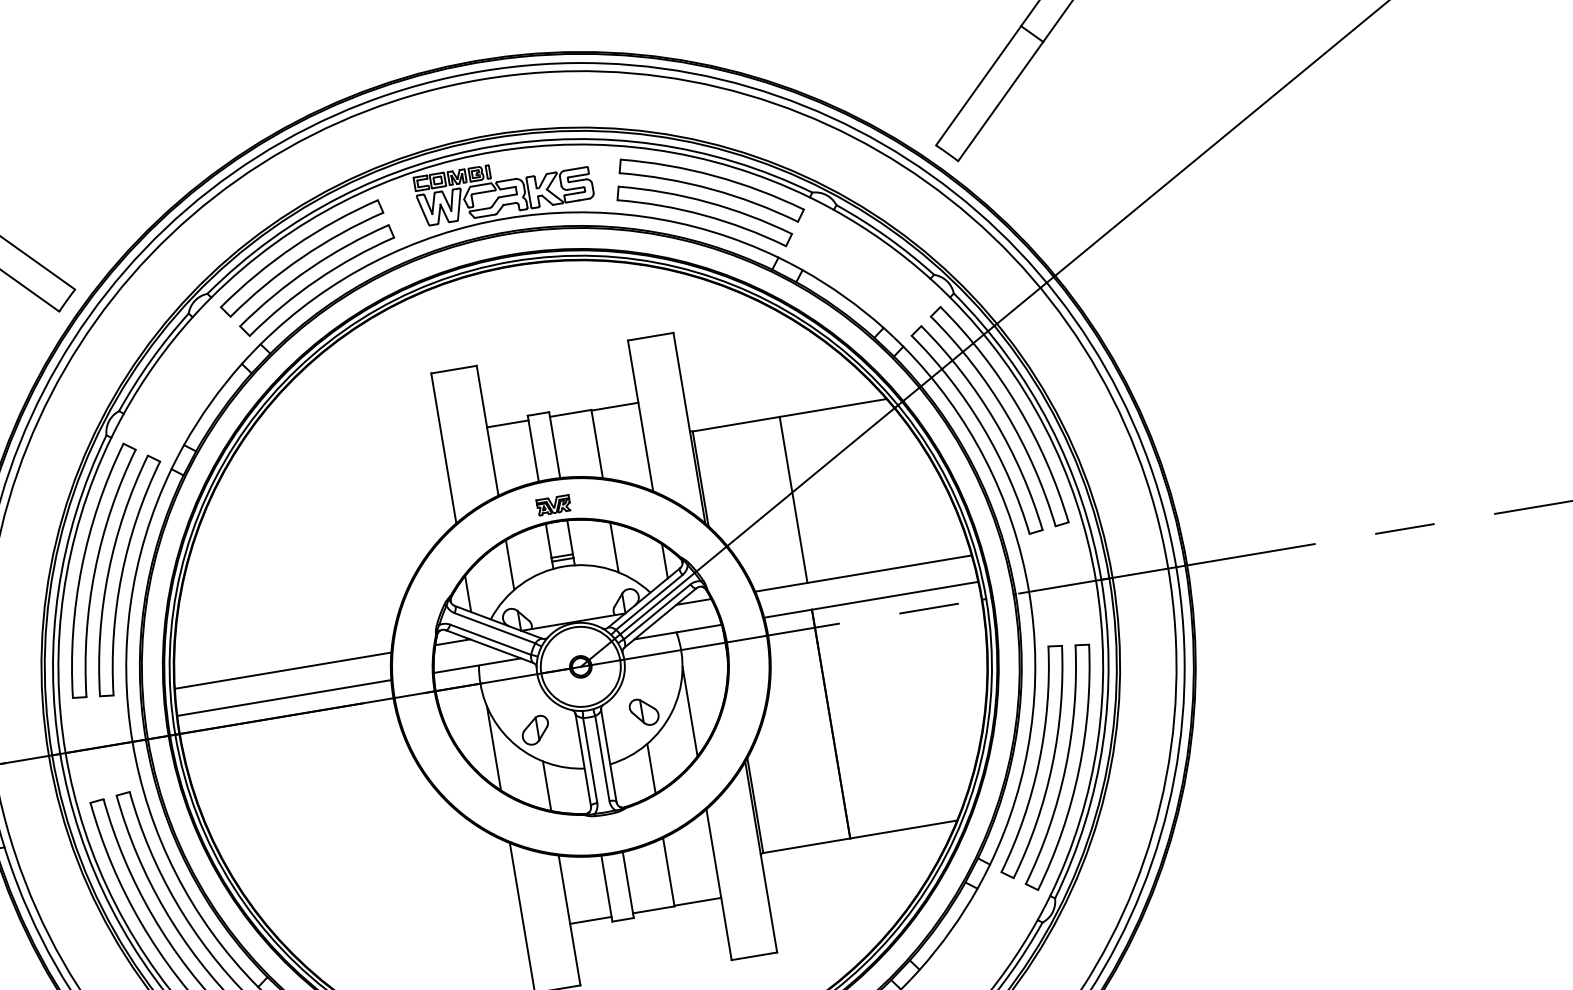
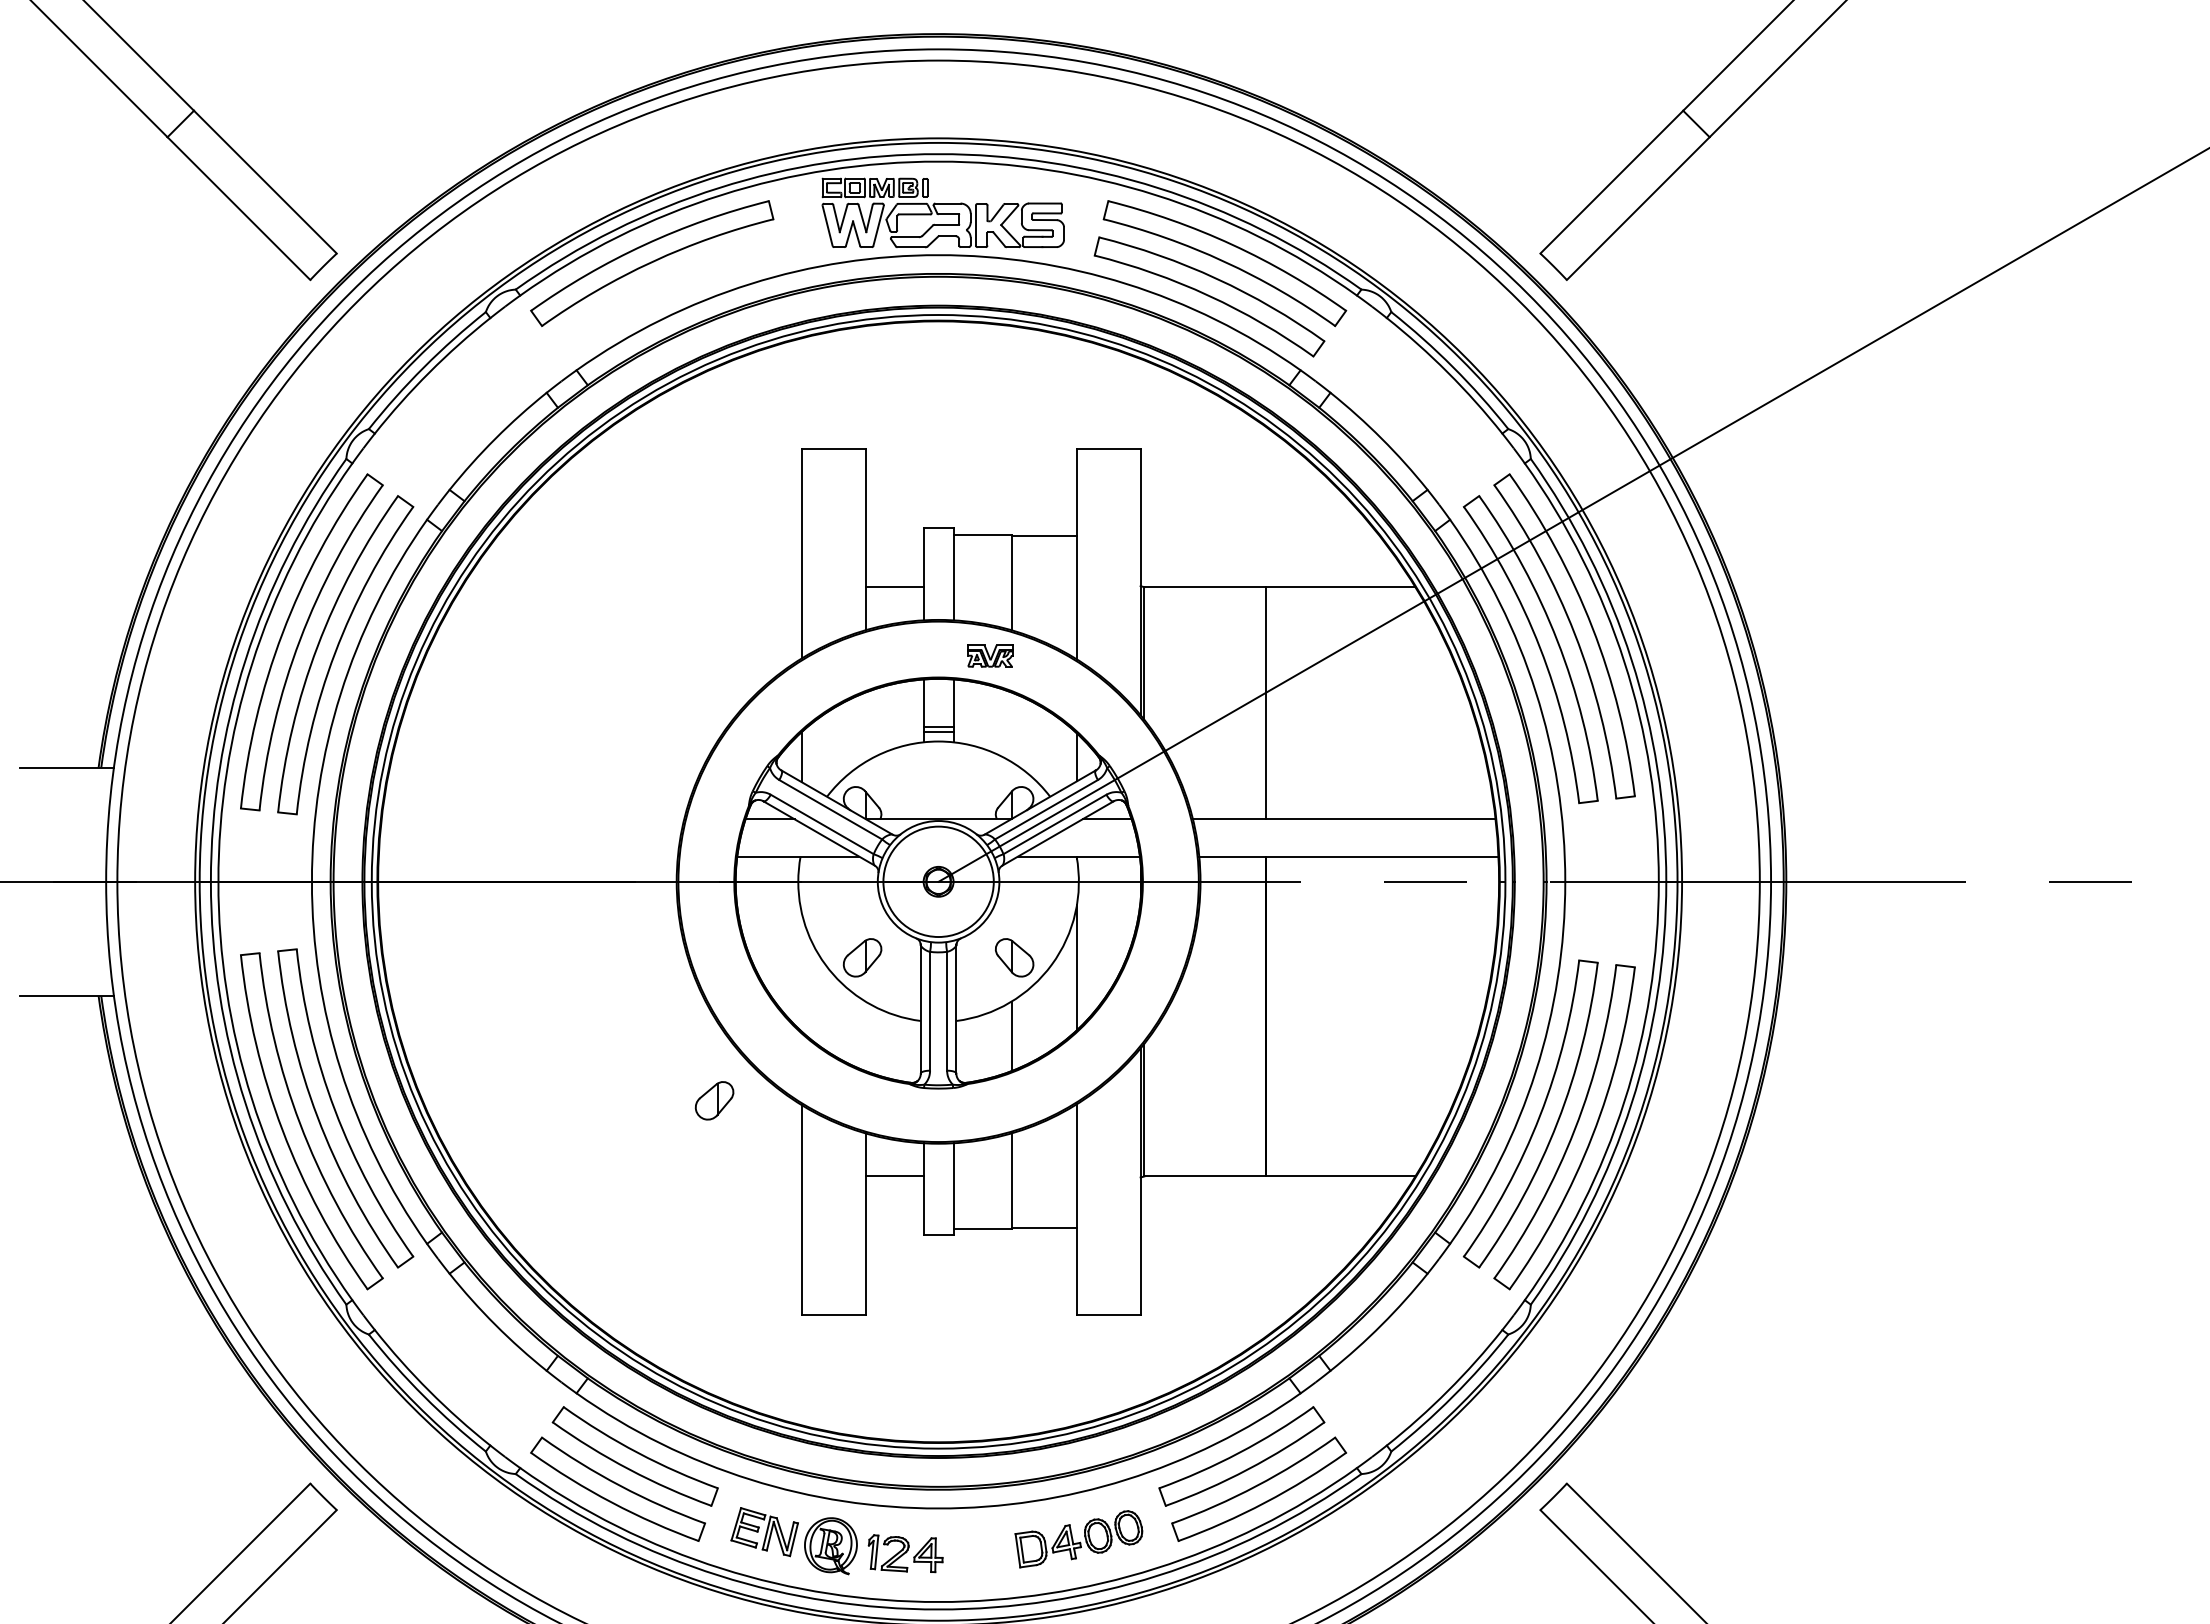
part: (316, 280) -> (667, 296), removed
line: (507, 423) -> (894, 586), moved
part: (553, 505) -> (990, 655), moved
line: (614, 547) -> (1011, 726), removed
line: (509, 564) -> (865, 726), removed
line: (282, 670) -> (532, 819), removed
line: (283, 697) -> (527, 856), removed
line: (494, 748) -> (802, 972), removed
line: (547, 786) -> (865, 1036), removed
part: (446, 850) -> (714, 1100), added
line: (590, 920) -> (894, 1175), moved

